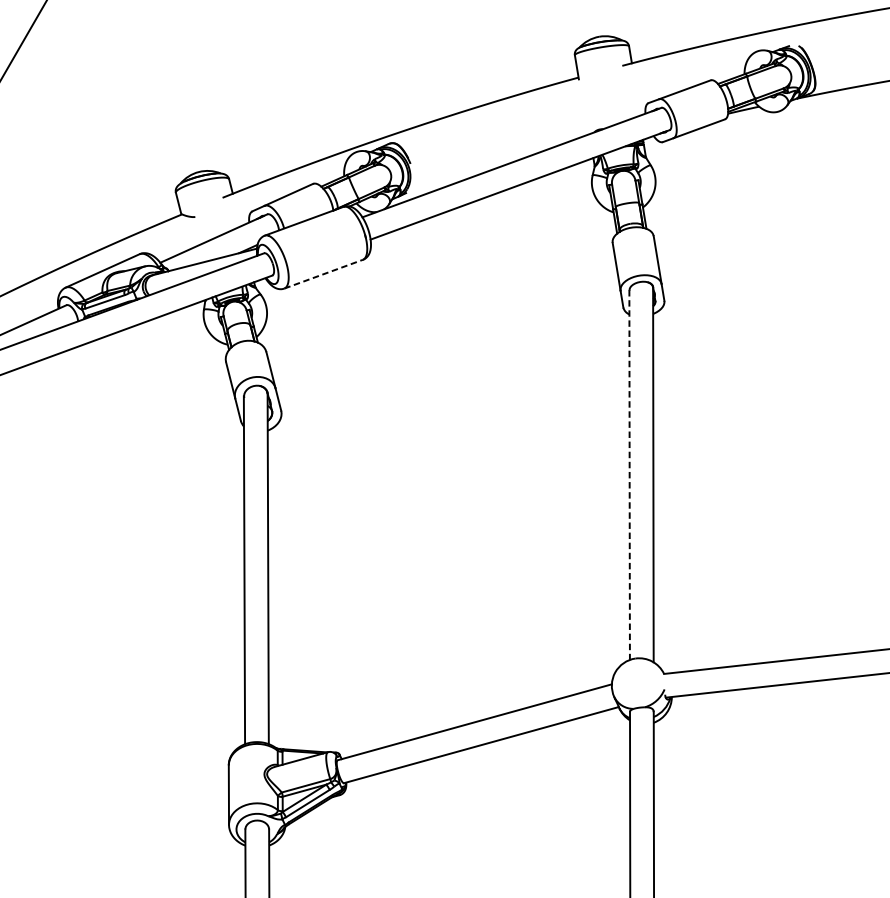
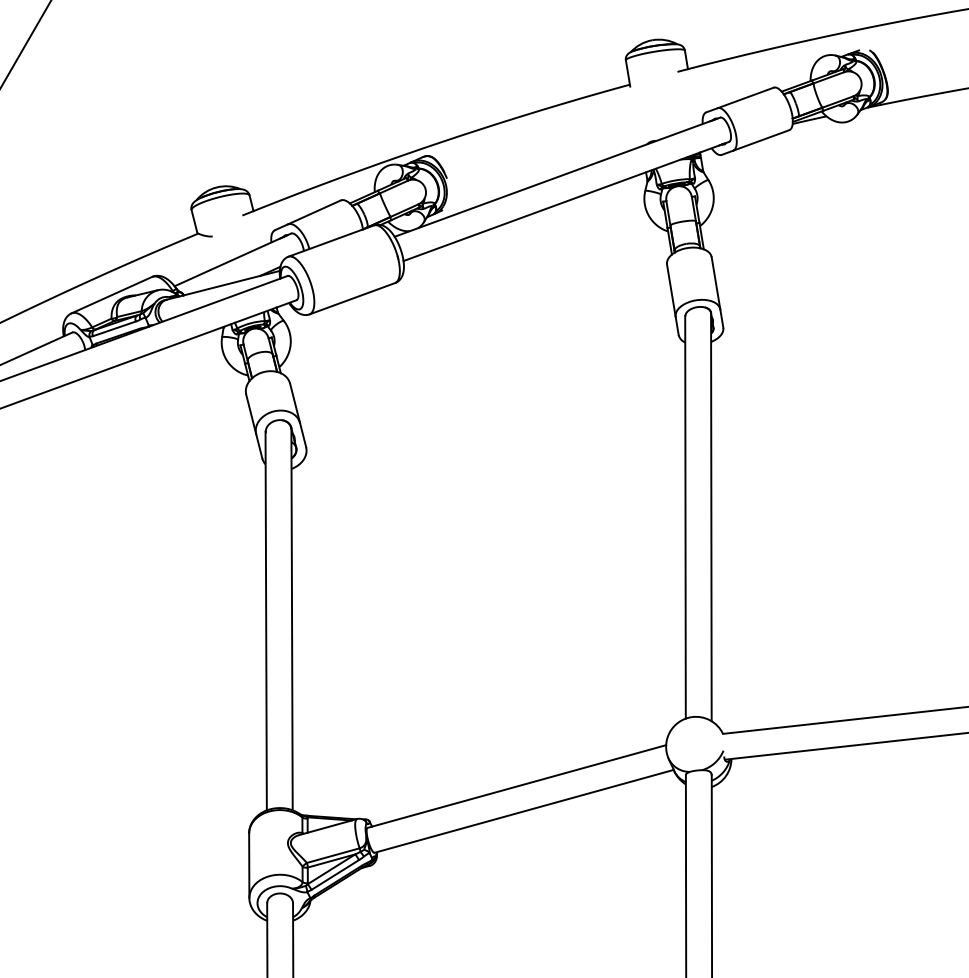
line: (323, 274) -> (352, 298), dashed -> solid
line: (629, 475) -> (685, 517), dashed -> solid

